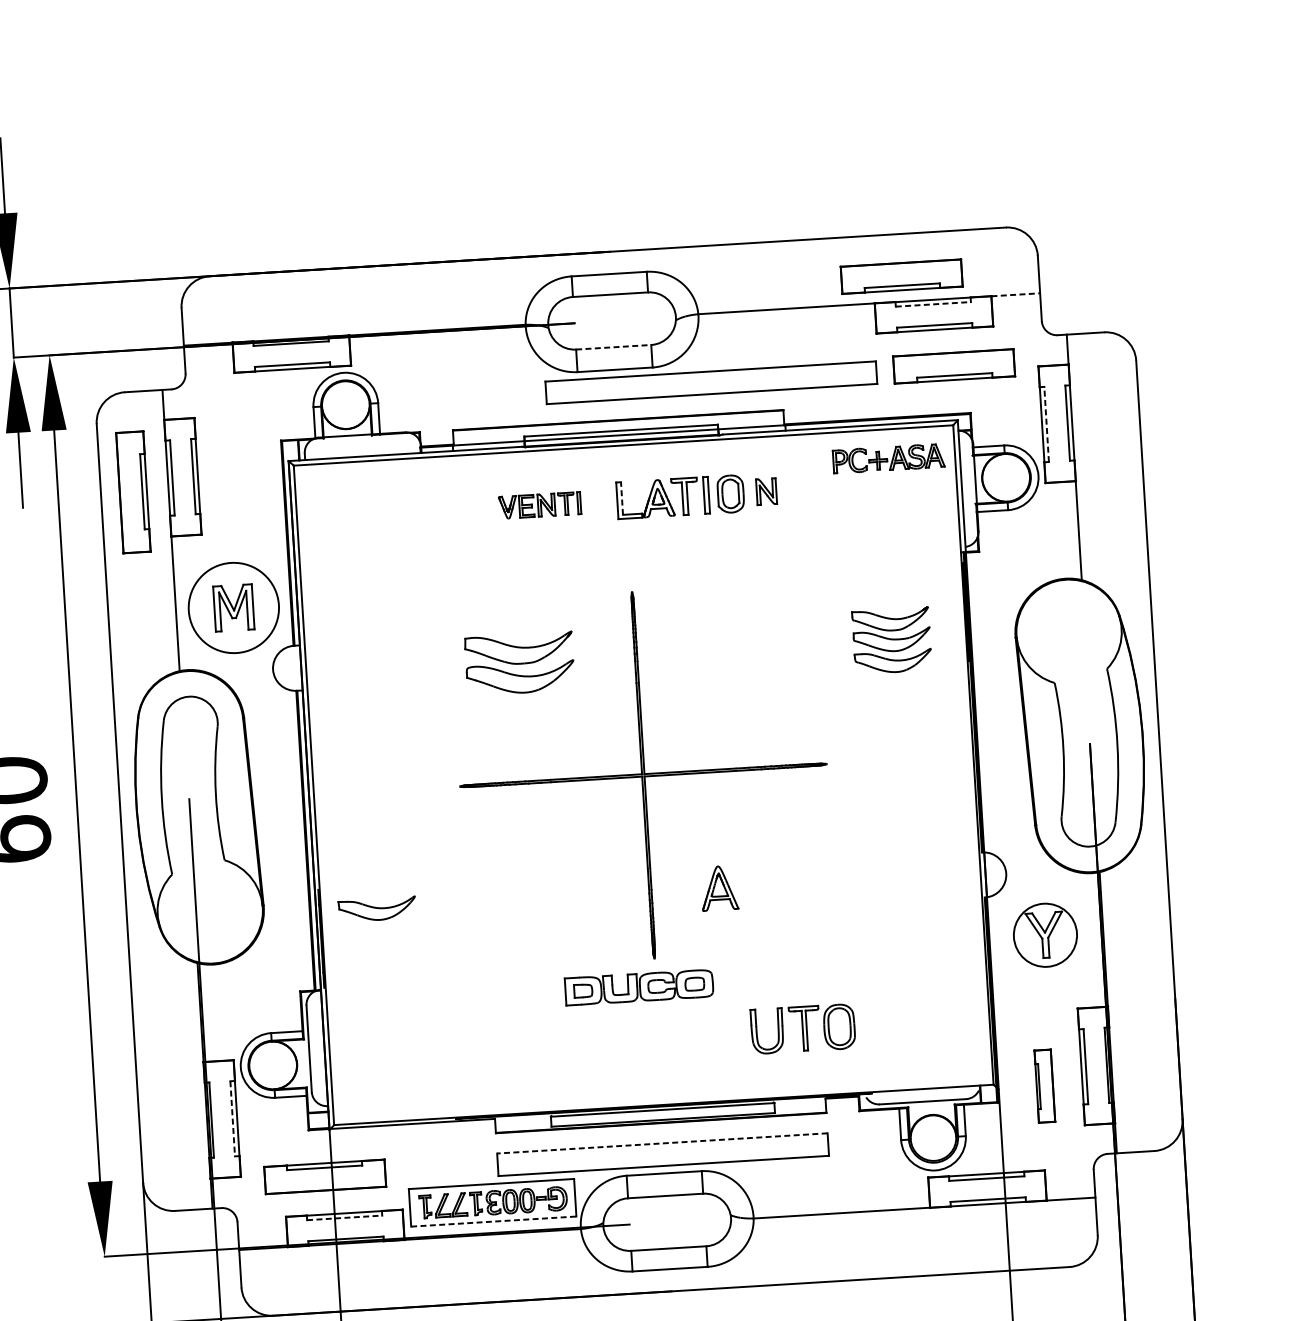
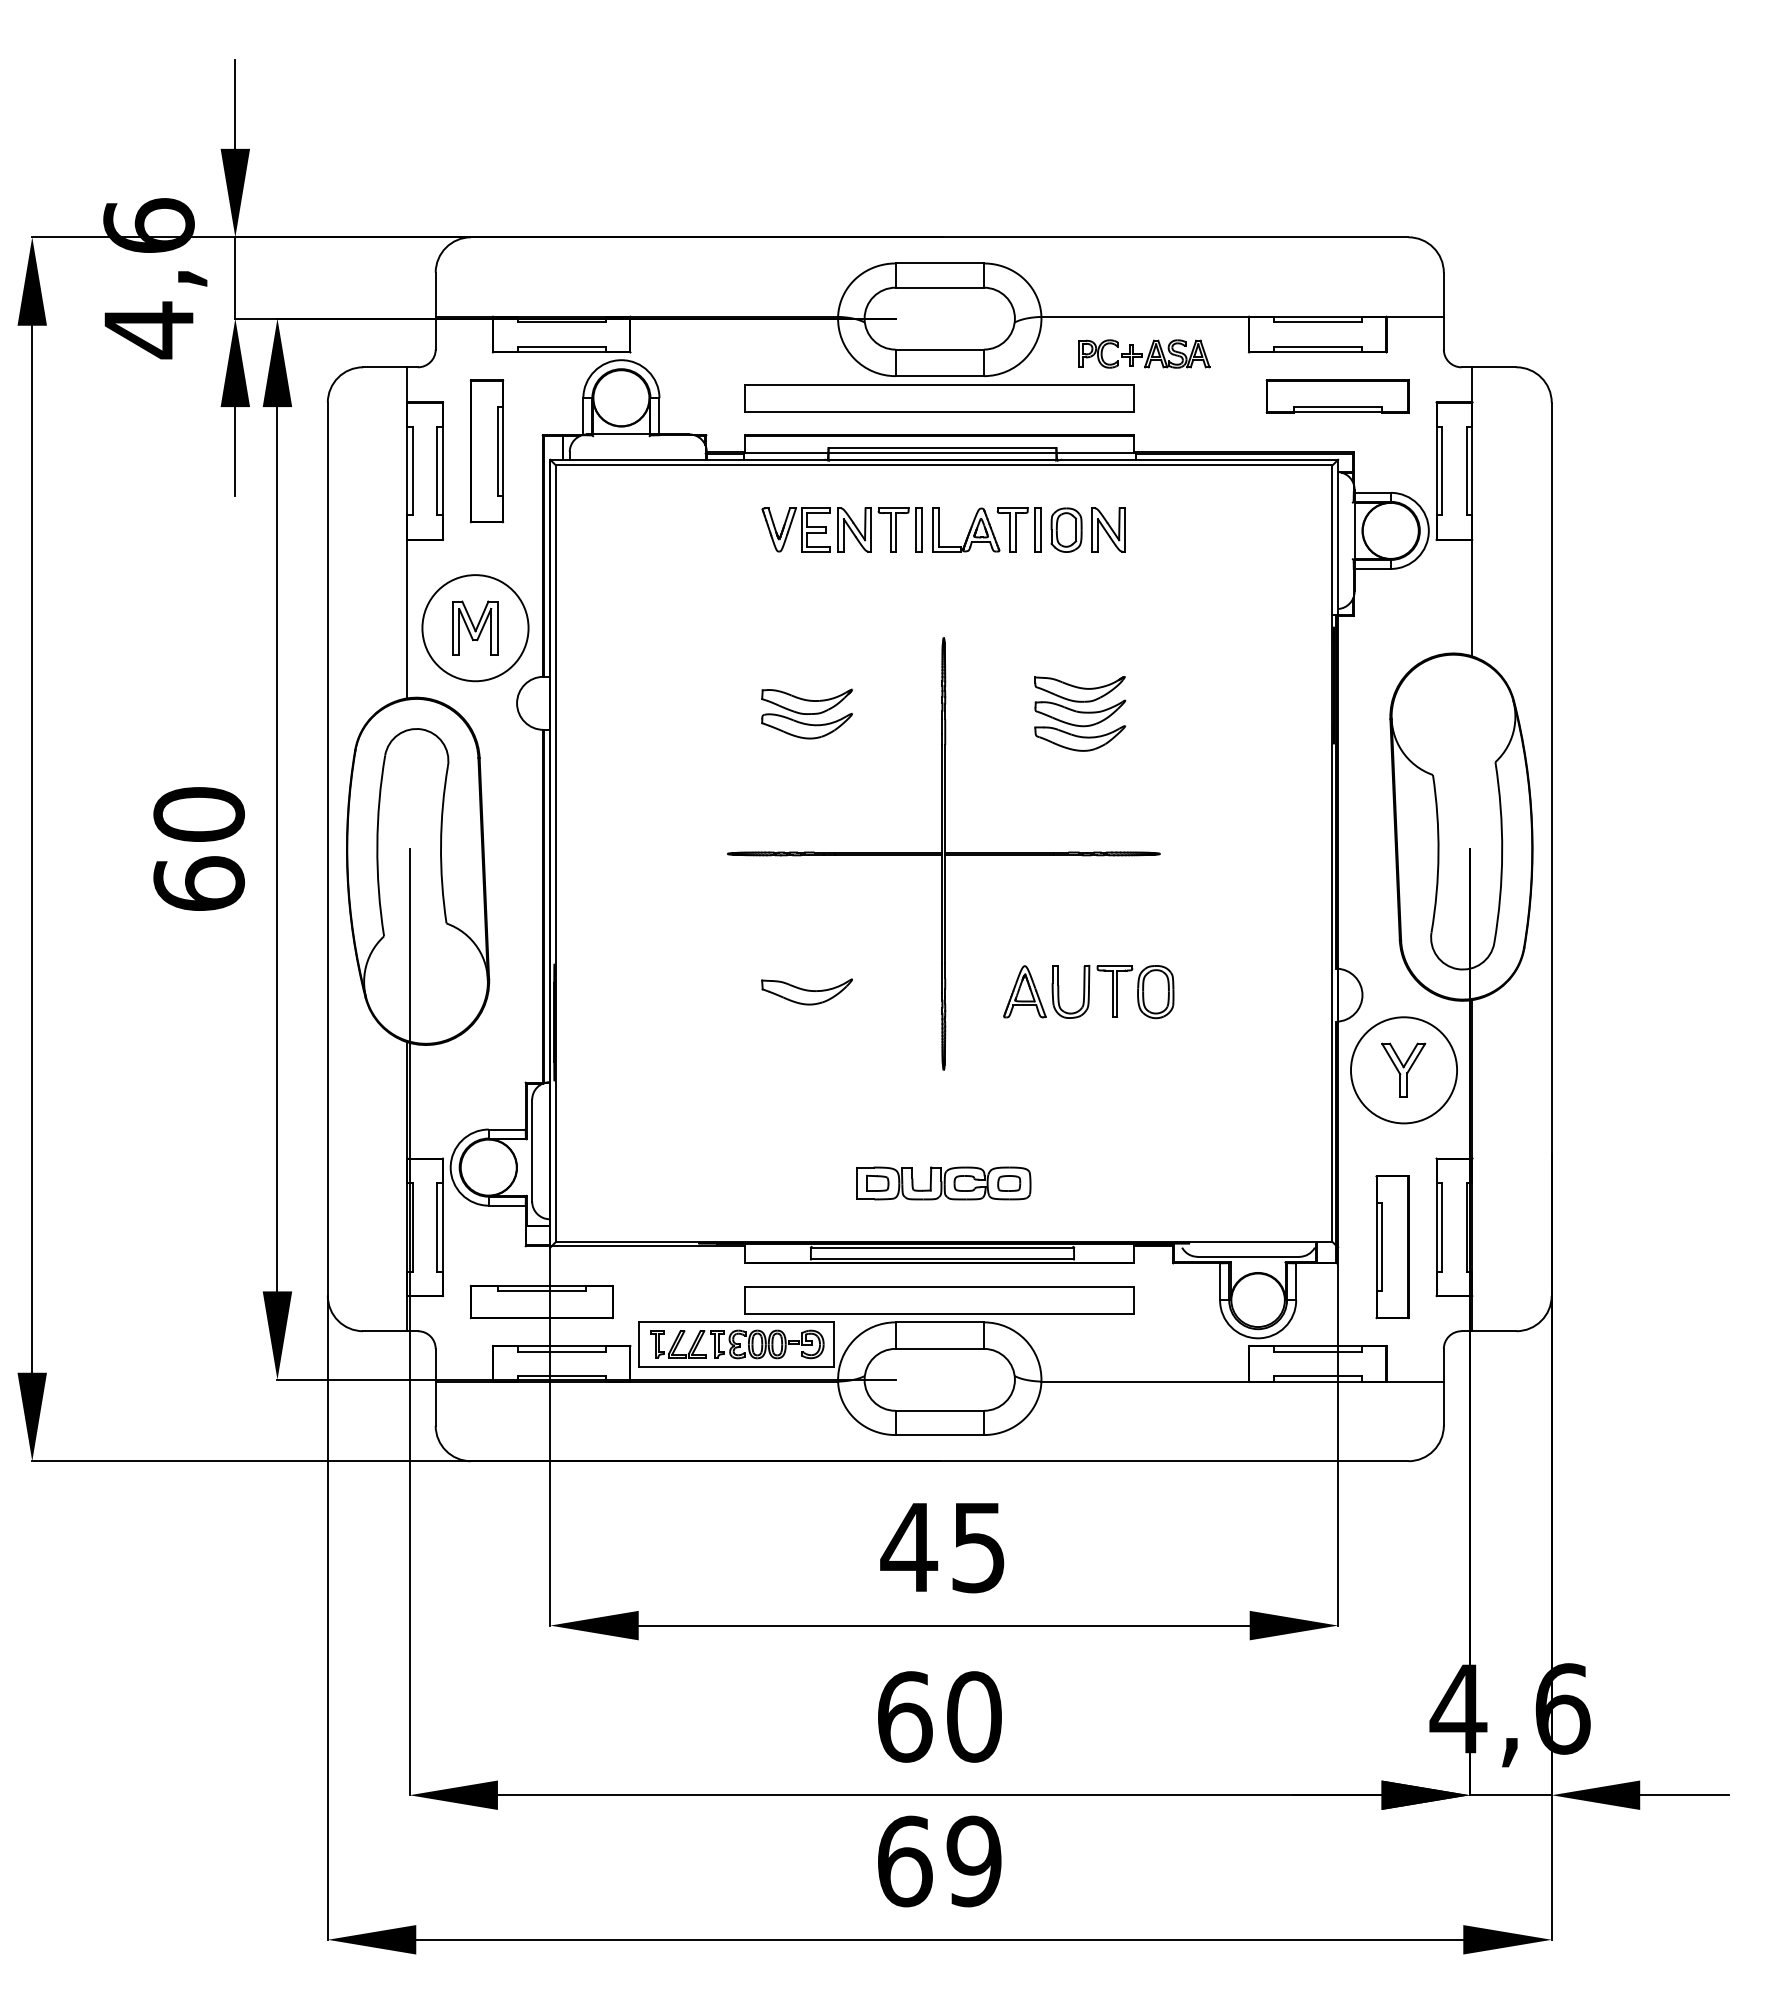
part: (901, 276) -> (1282, 287), removed
line: (1016, 294) -> (1415, 316), dashed -> solid
line: (933, 304) -> (1318, 322), dashed -> solid
line: (614, 347) -> (940, 349), dashed -> solid
part: (711, 383) -> (939, 398), moved
line: (1046, 423) -> (1442, 470), dashed -> solid
part: (888, 458) -> (1144, 353), moved
part: (766, 491) -> (1108, 529), size x1.43
part: (133, 492) -> (486, 451), moved
line: (621, 498) -> (938, 527), dashed -> solid
part: (539, 505) -> (841, 529), size x1.67
part: (892, 640) -> (1080, 713), moved
part: (520, 663) -> (807, 713), size x0.71
part: (376, 908) -> (806, 991), moved
circle: (1045, 935) -> (1403, 1070), size x1.43
part: (638, 987) -> (943, 1183), moved
part: (802, 1028) -> (1112, 991), moved
part: (1044, 1086) -> (1392, 1247), size x1.67
line: (232, 1118) -> (437, 1227), dashed -> solid
line: (662, 1143) -> (939, 1287), dashed -> solid
line: (345, 1217) -> (562, 1351), dashed -> solid
line: (493, 1221) -> (736, 1366), dashed -> solid

